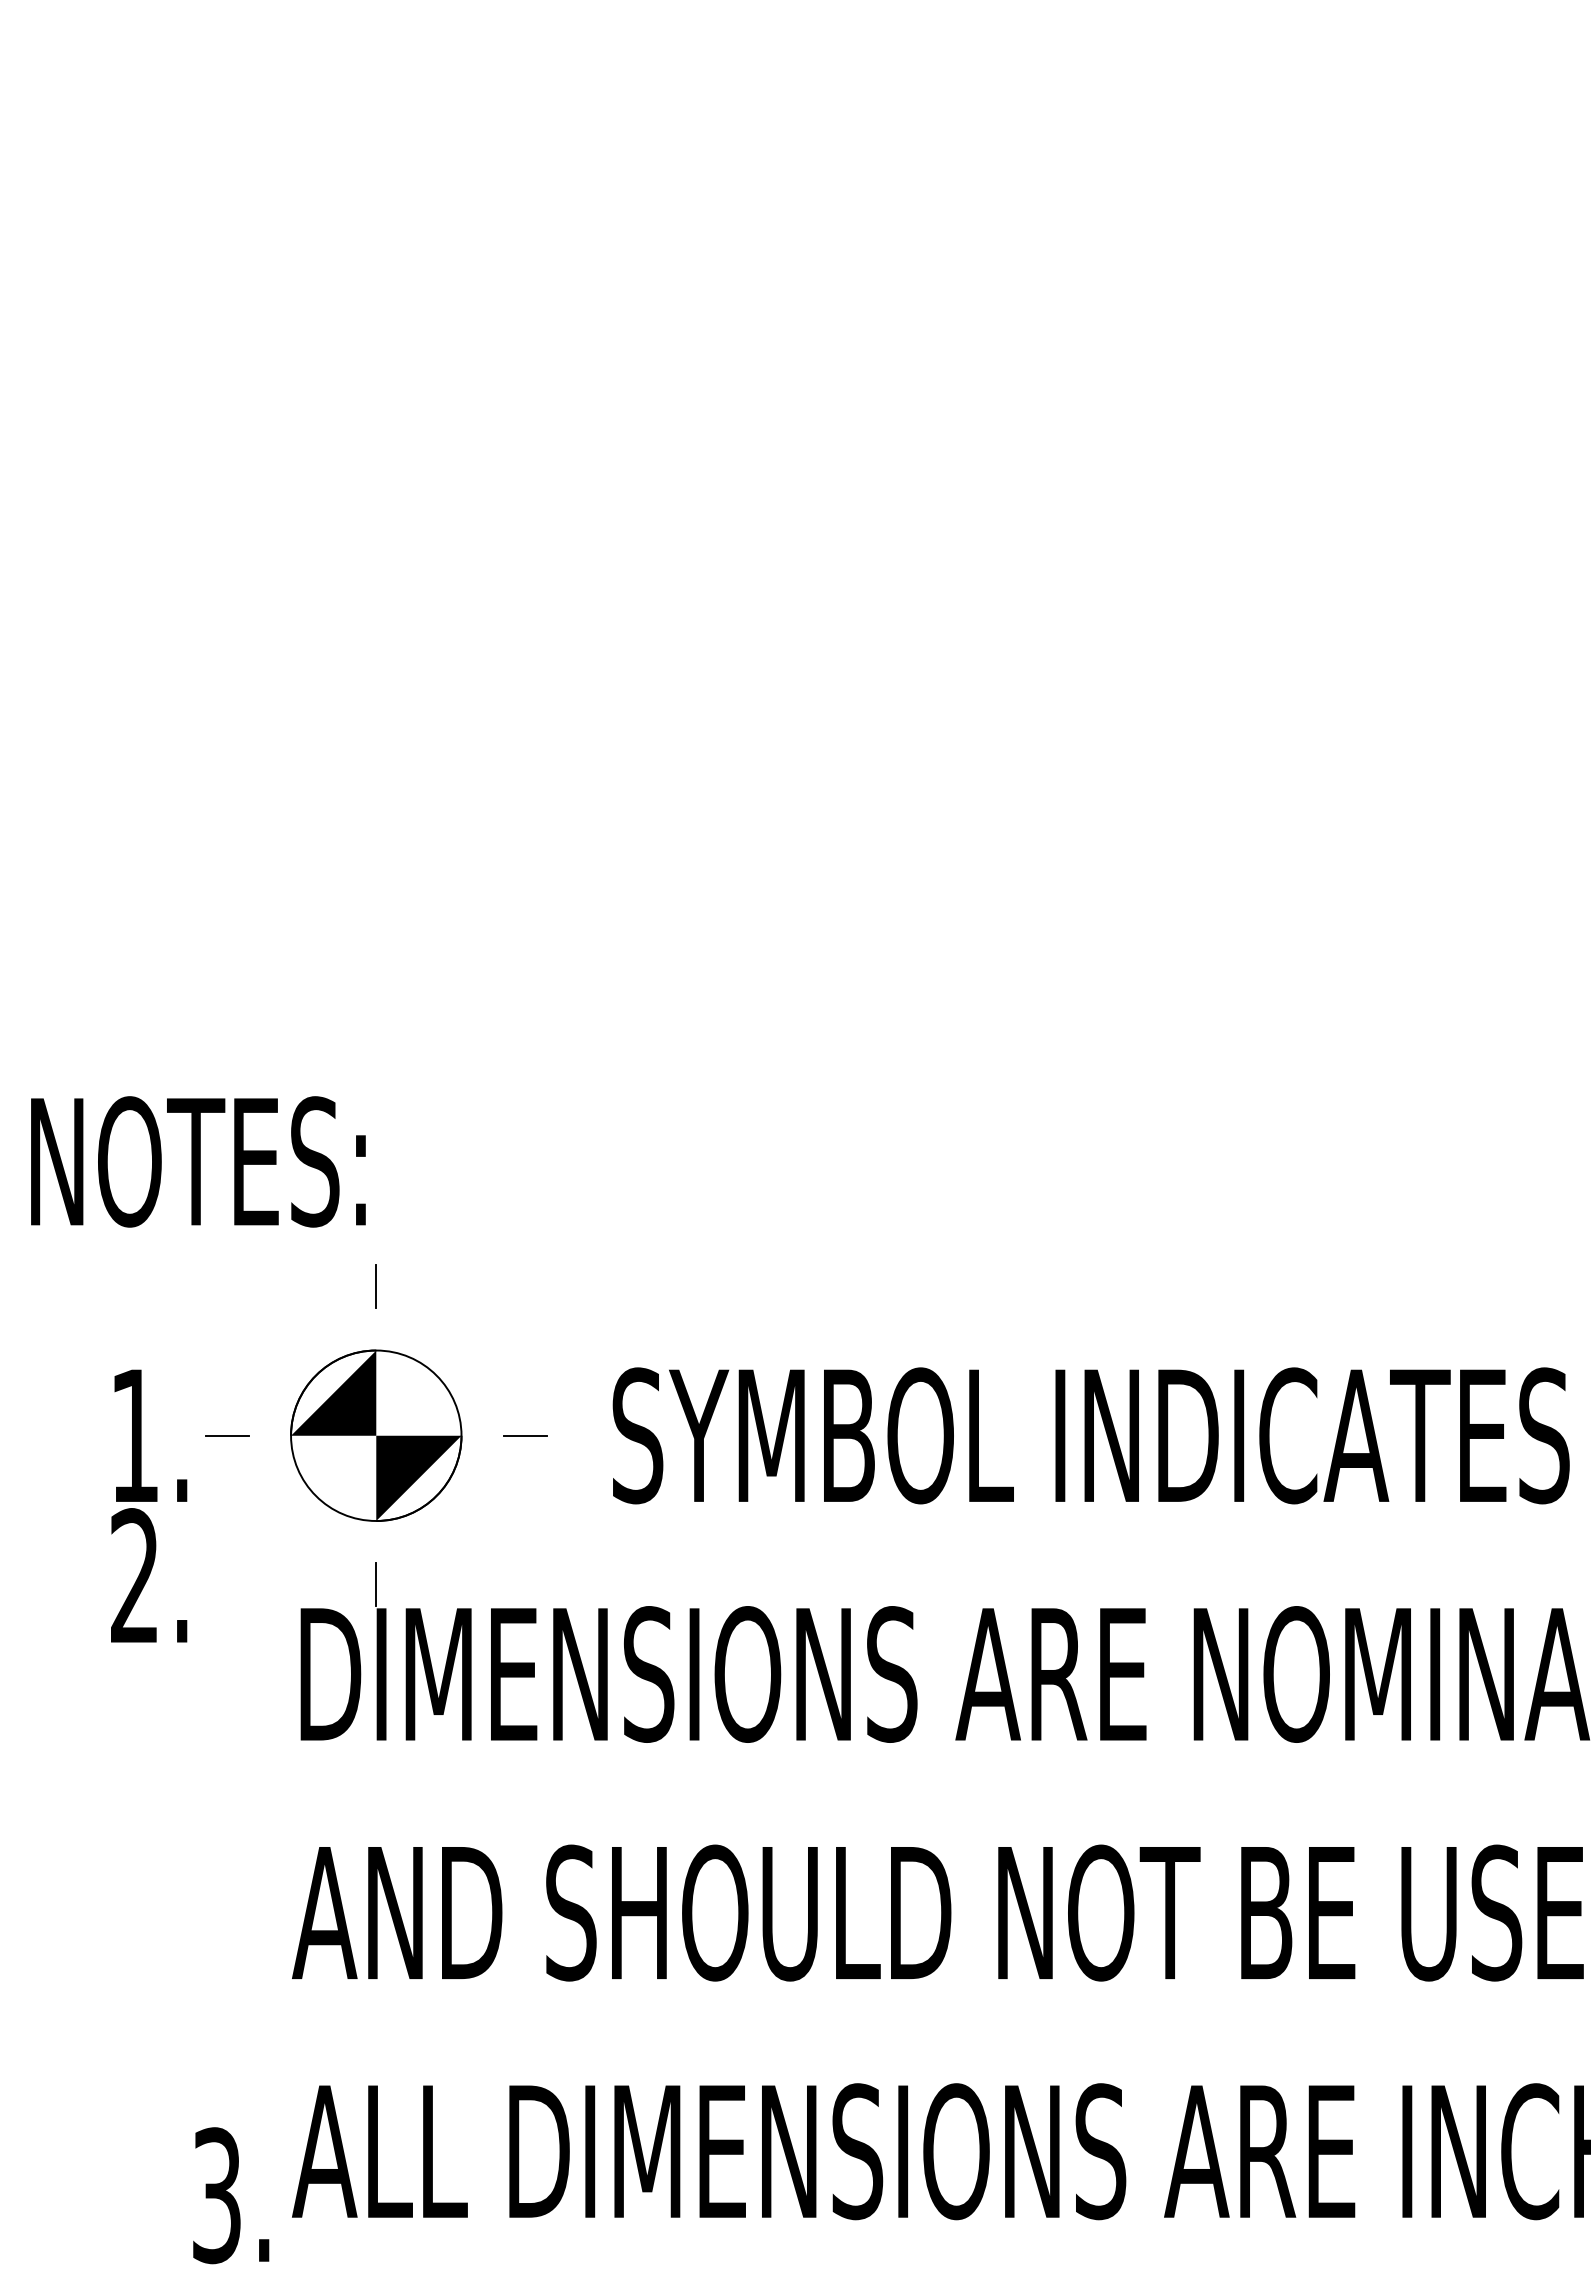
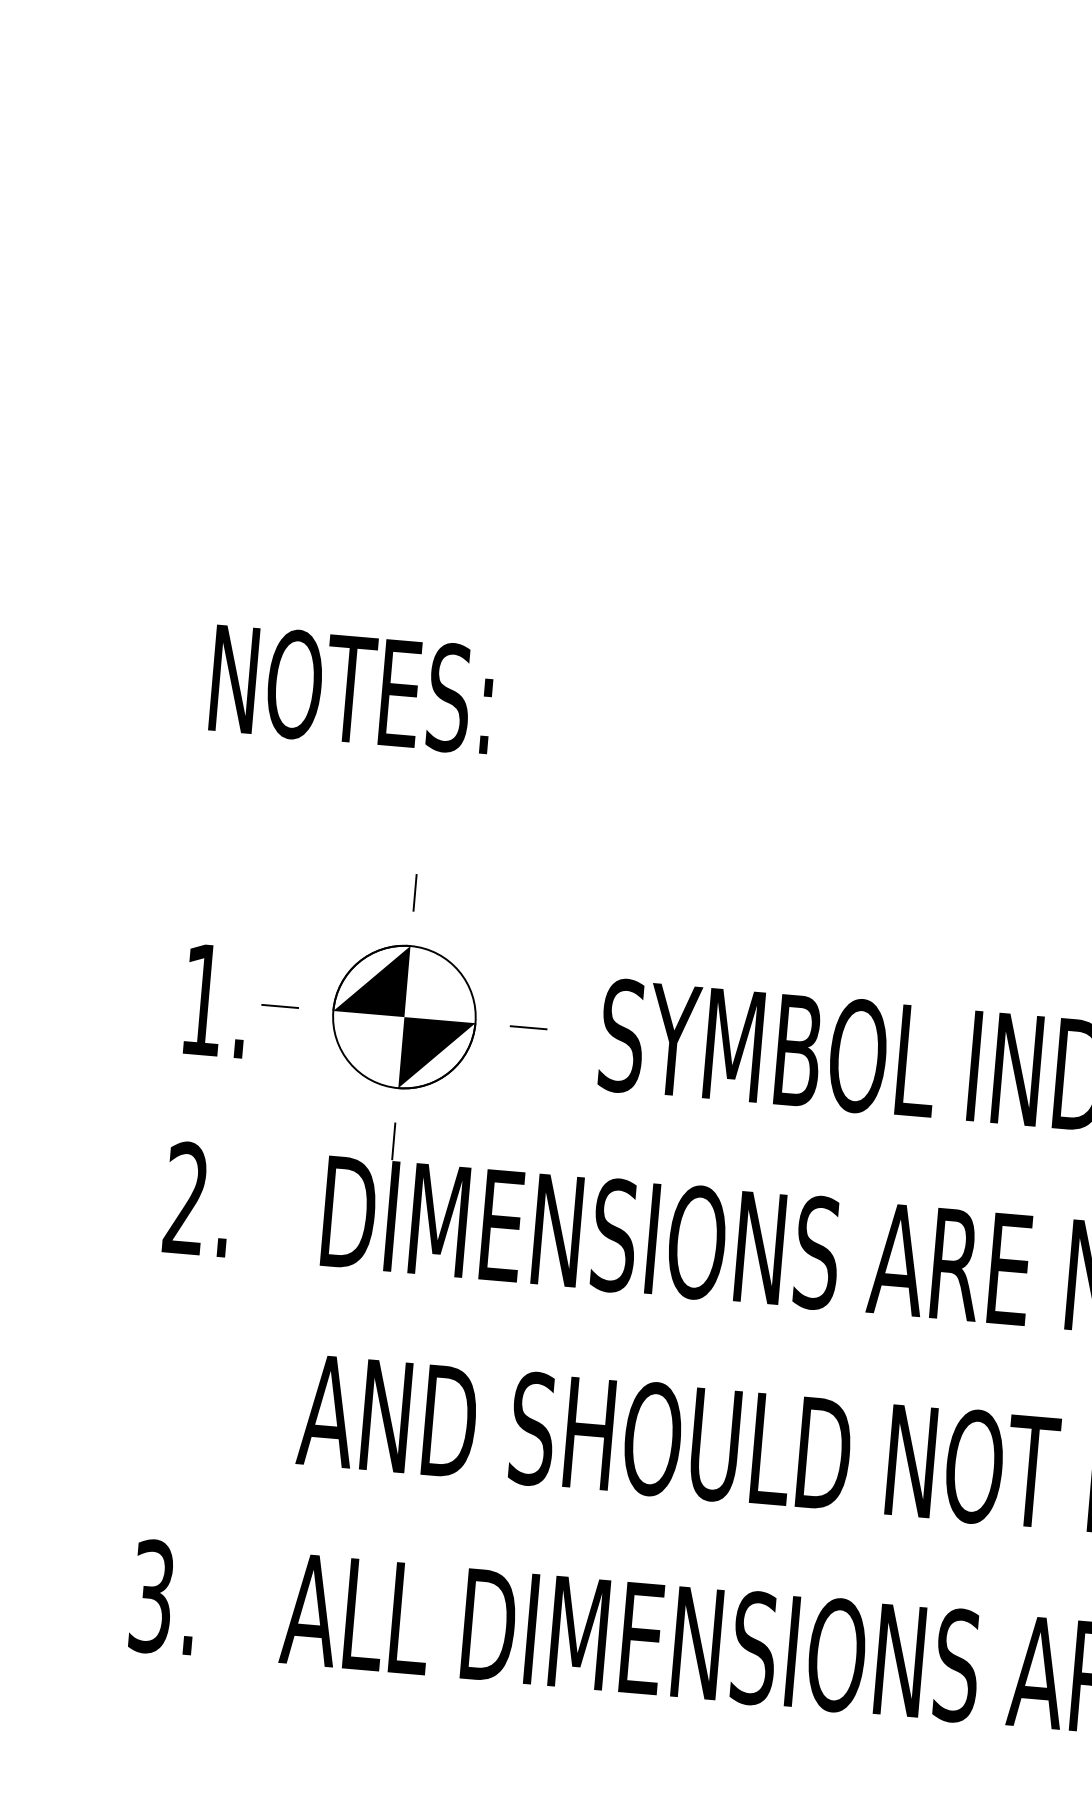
text: (198, 1161) -> (352, 689), moved
text: (149, 1575) -> (198, 1199), moved
text: (231, 2195) -> (164, 1597), moved

